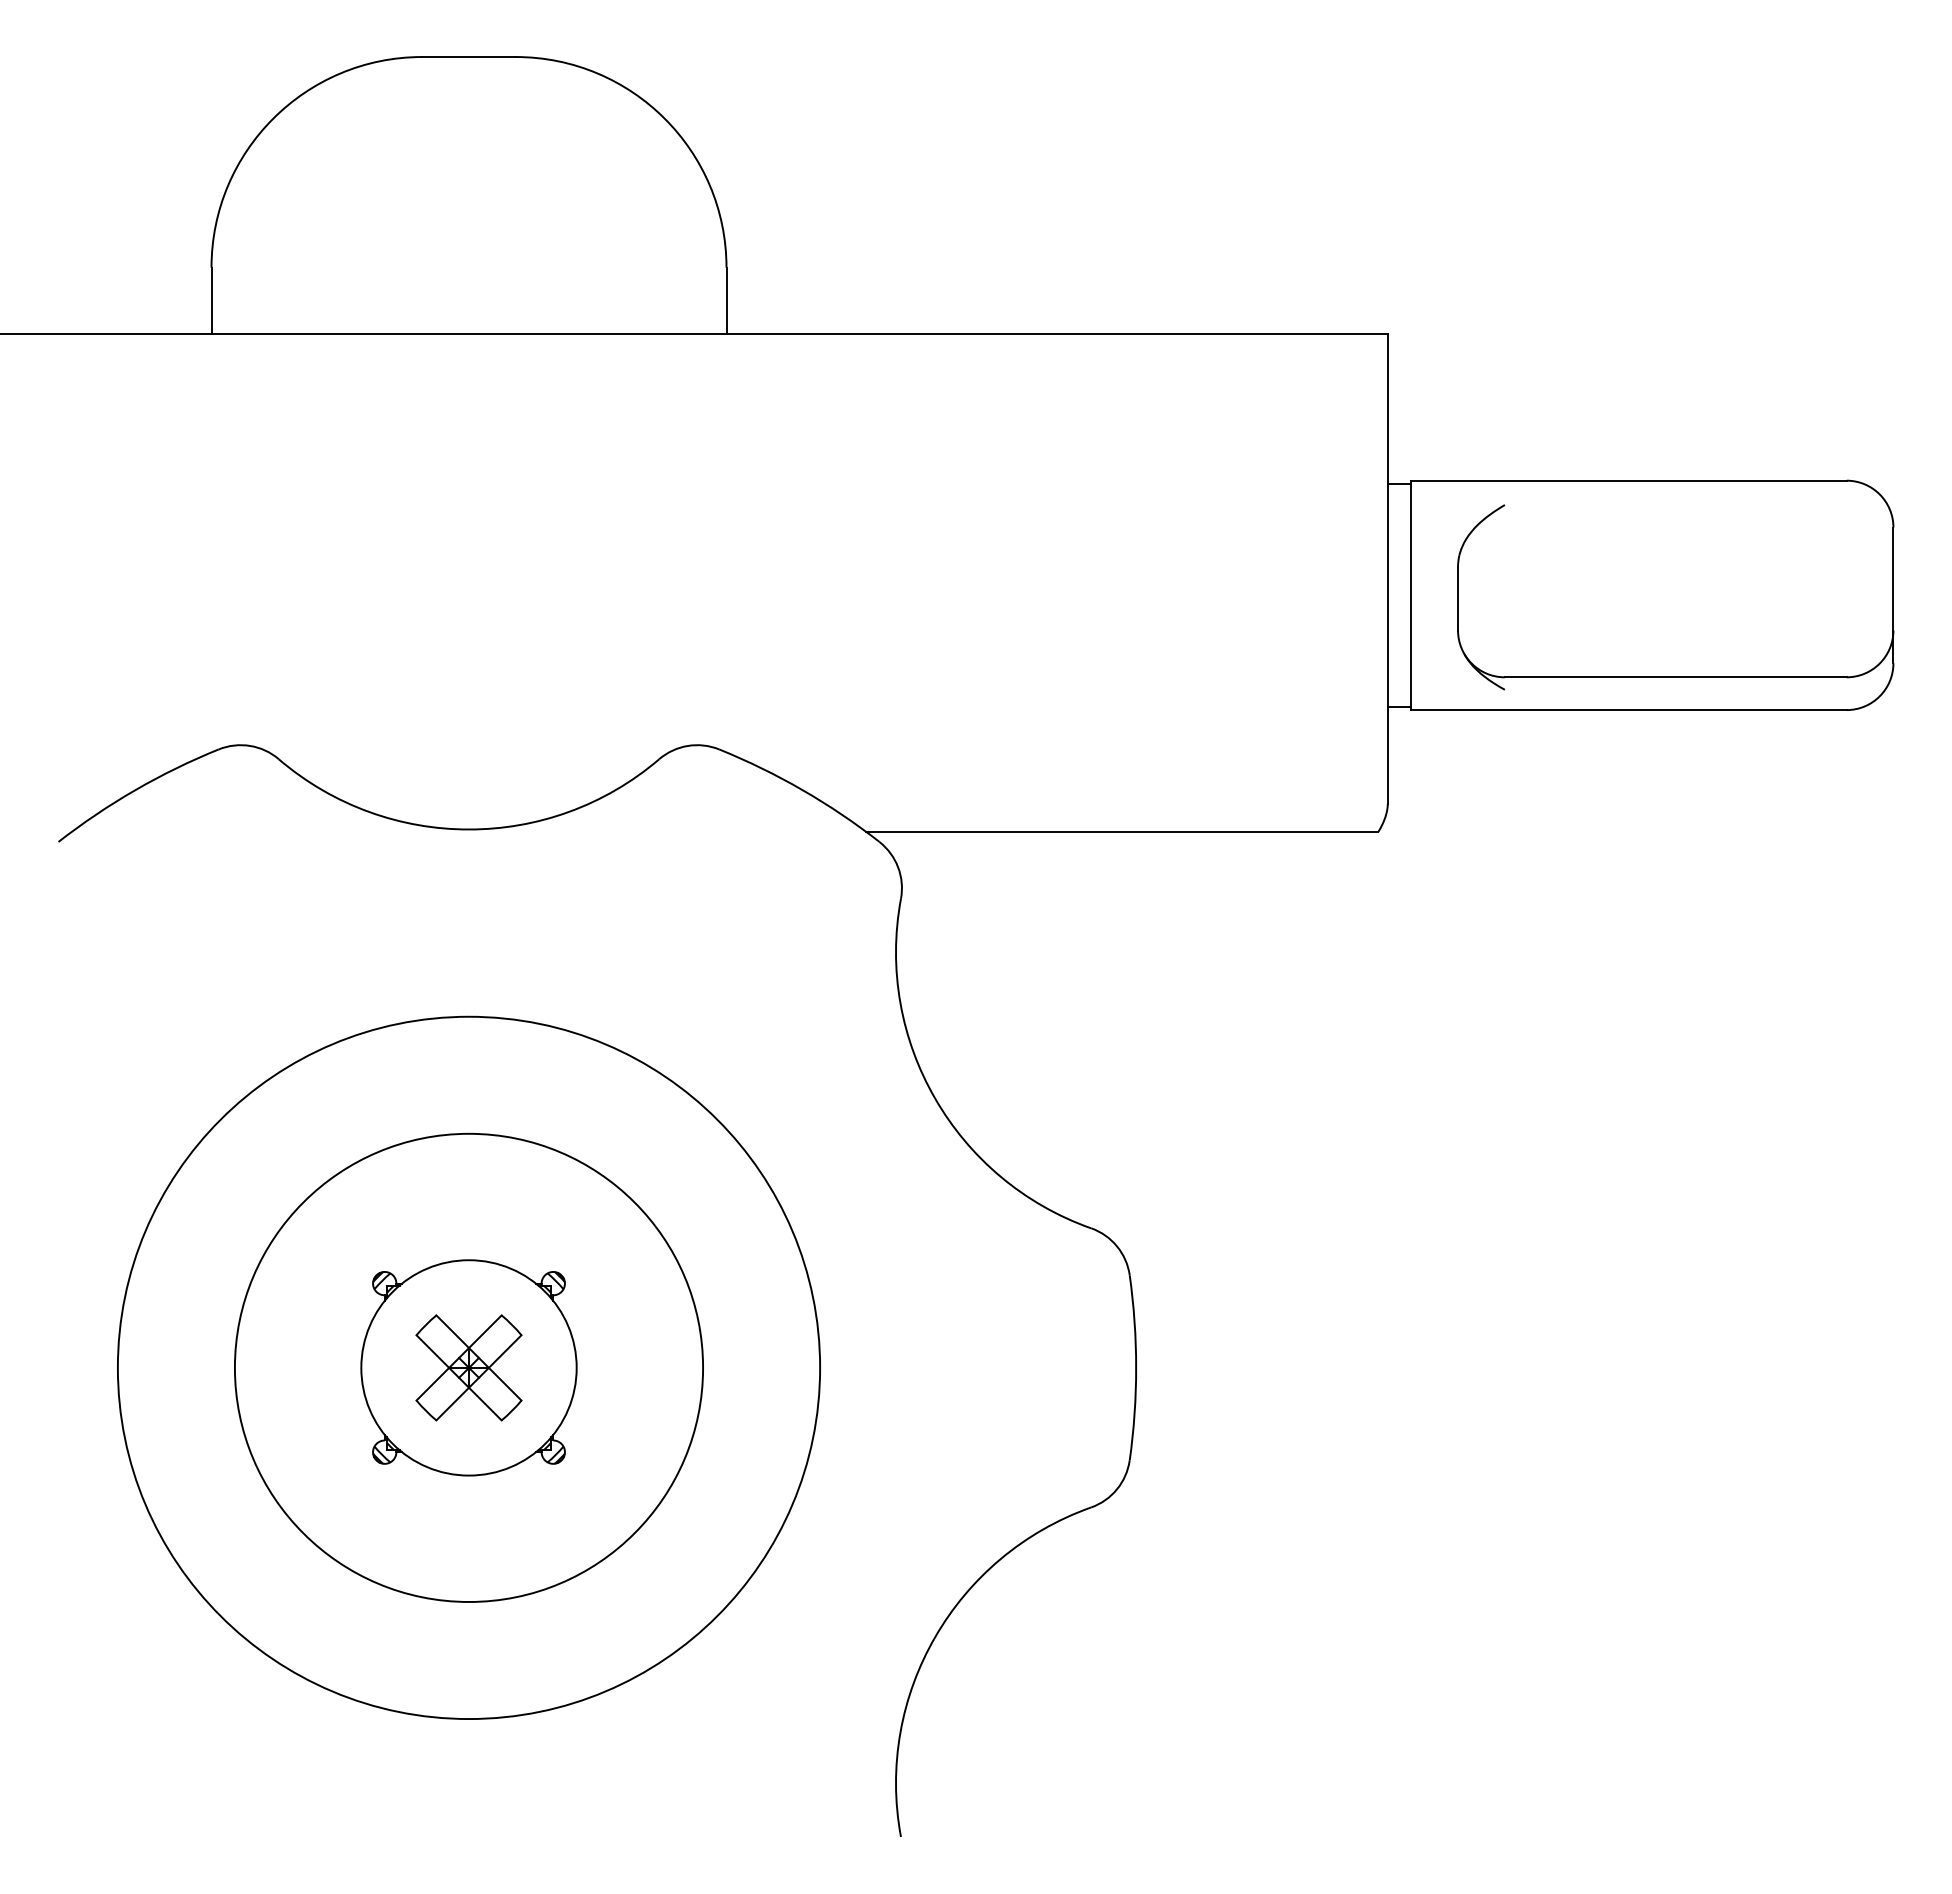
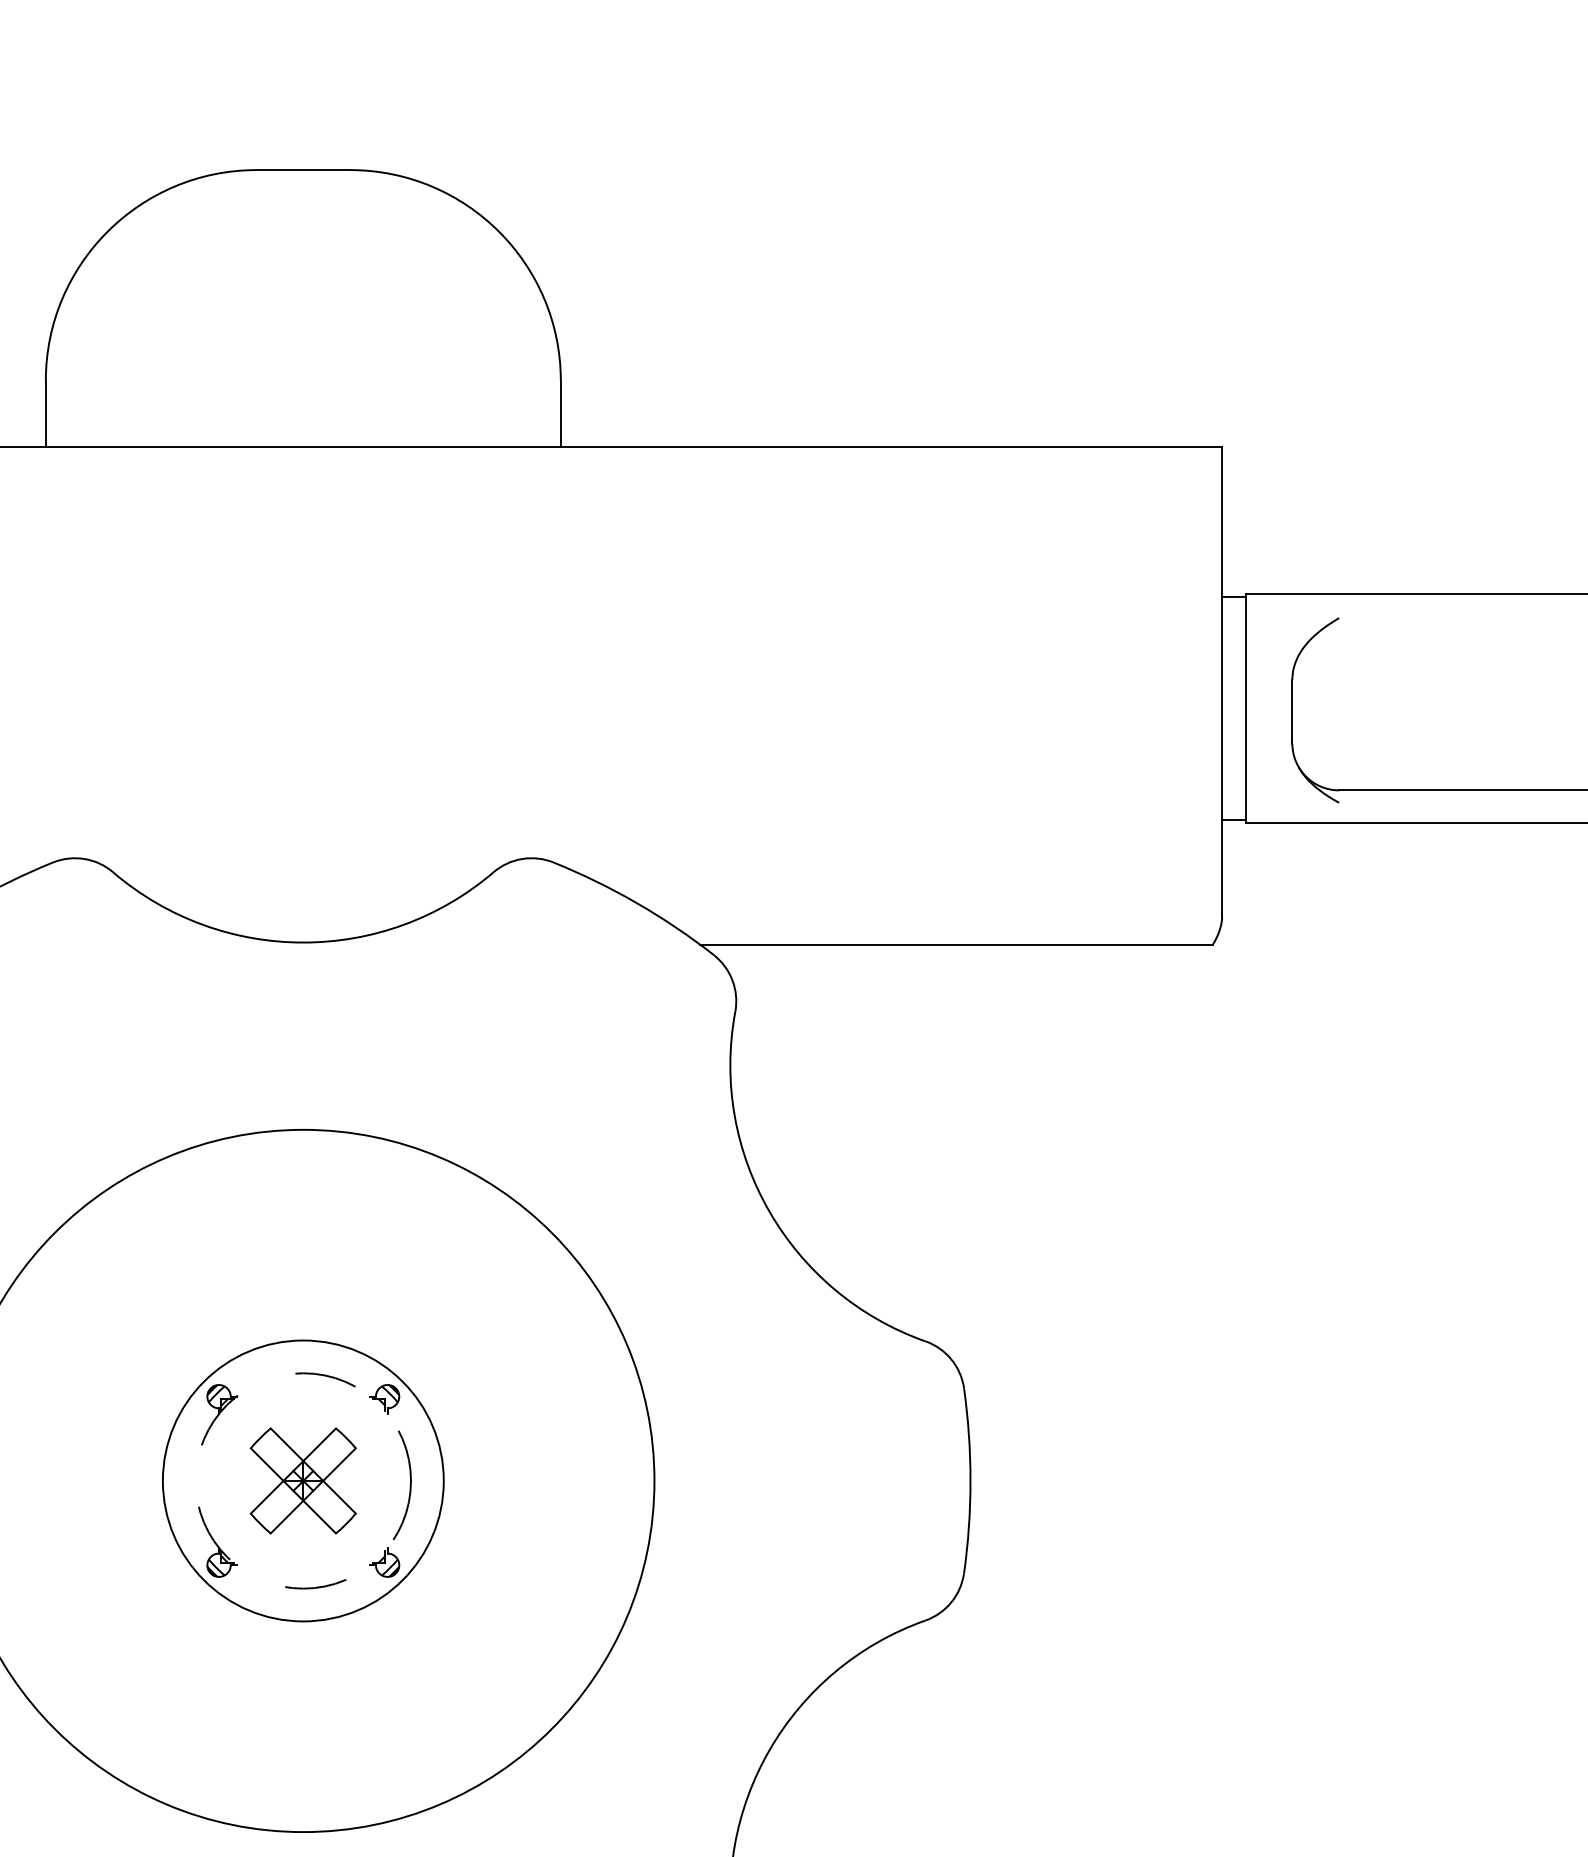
circle: (468, 1367) -> (302, 1480), size x0.6
circle: (468, 1367) -> (302, 1480), solid -> dashed

